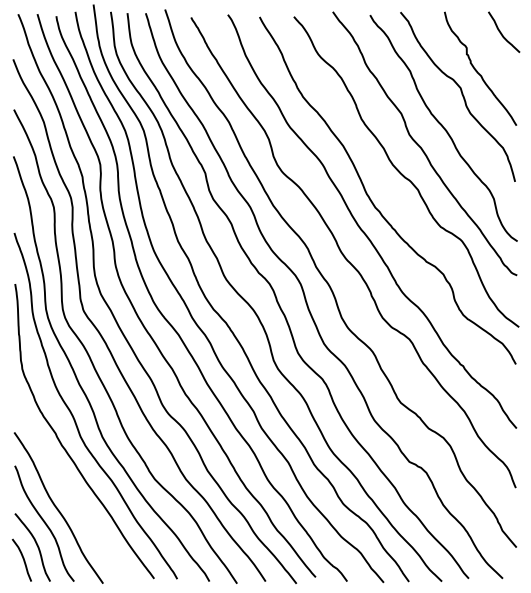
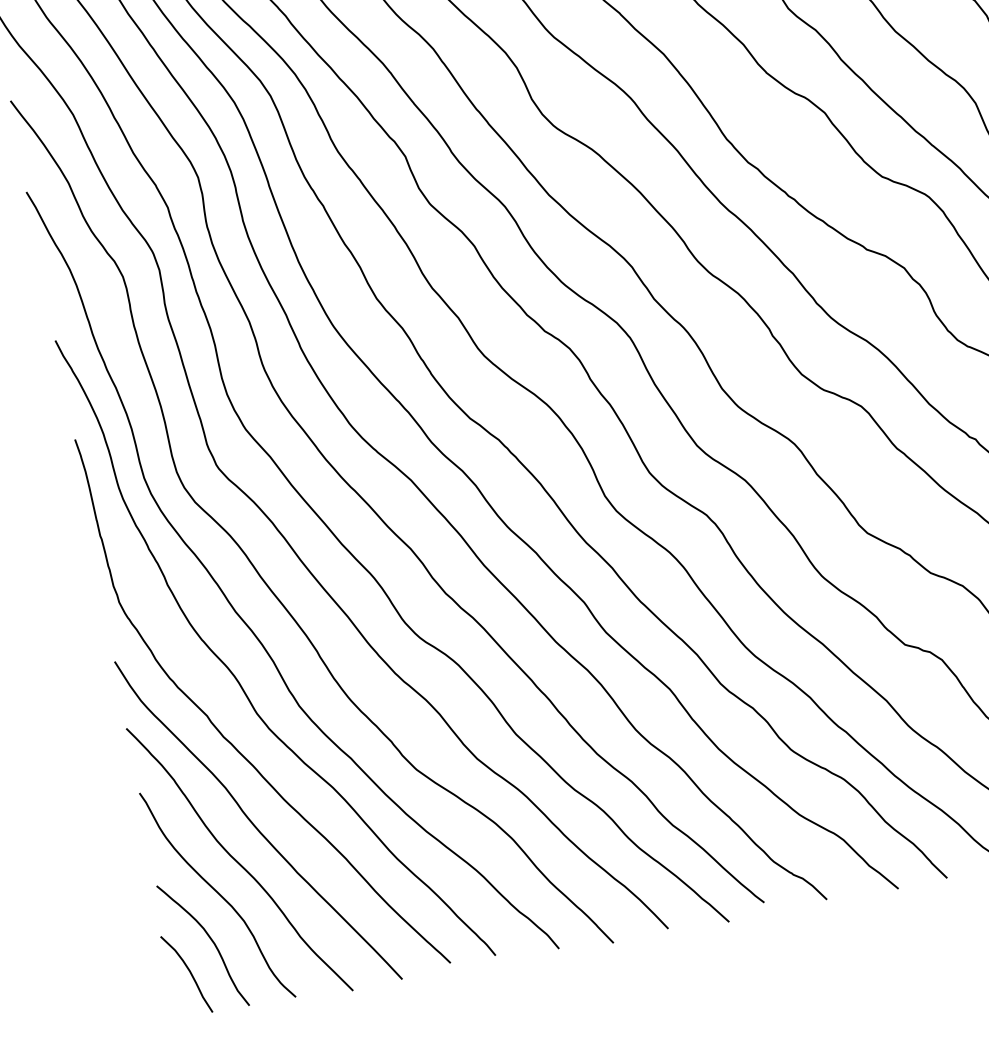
curve: (69, 490) -> (254, 821), added

